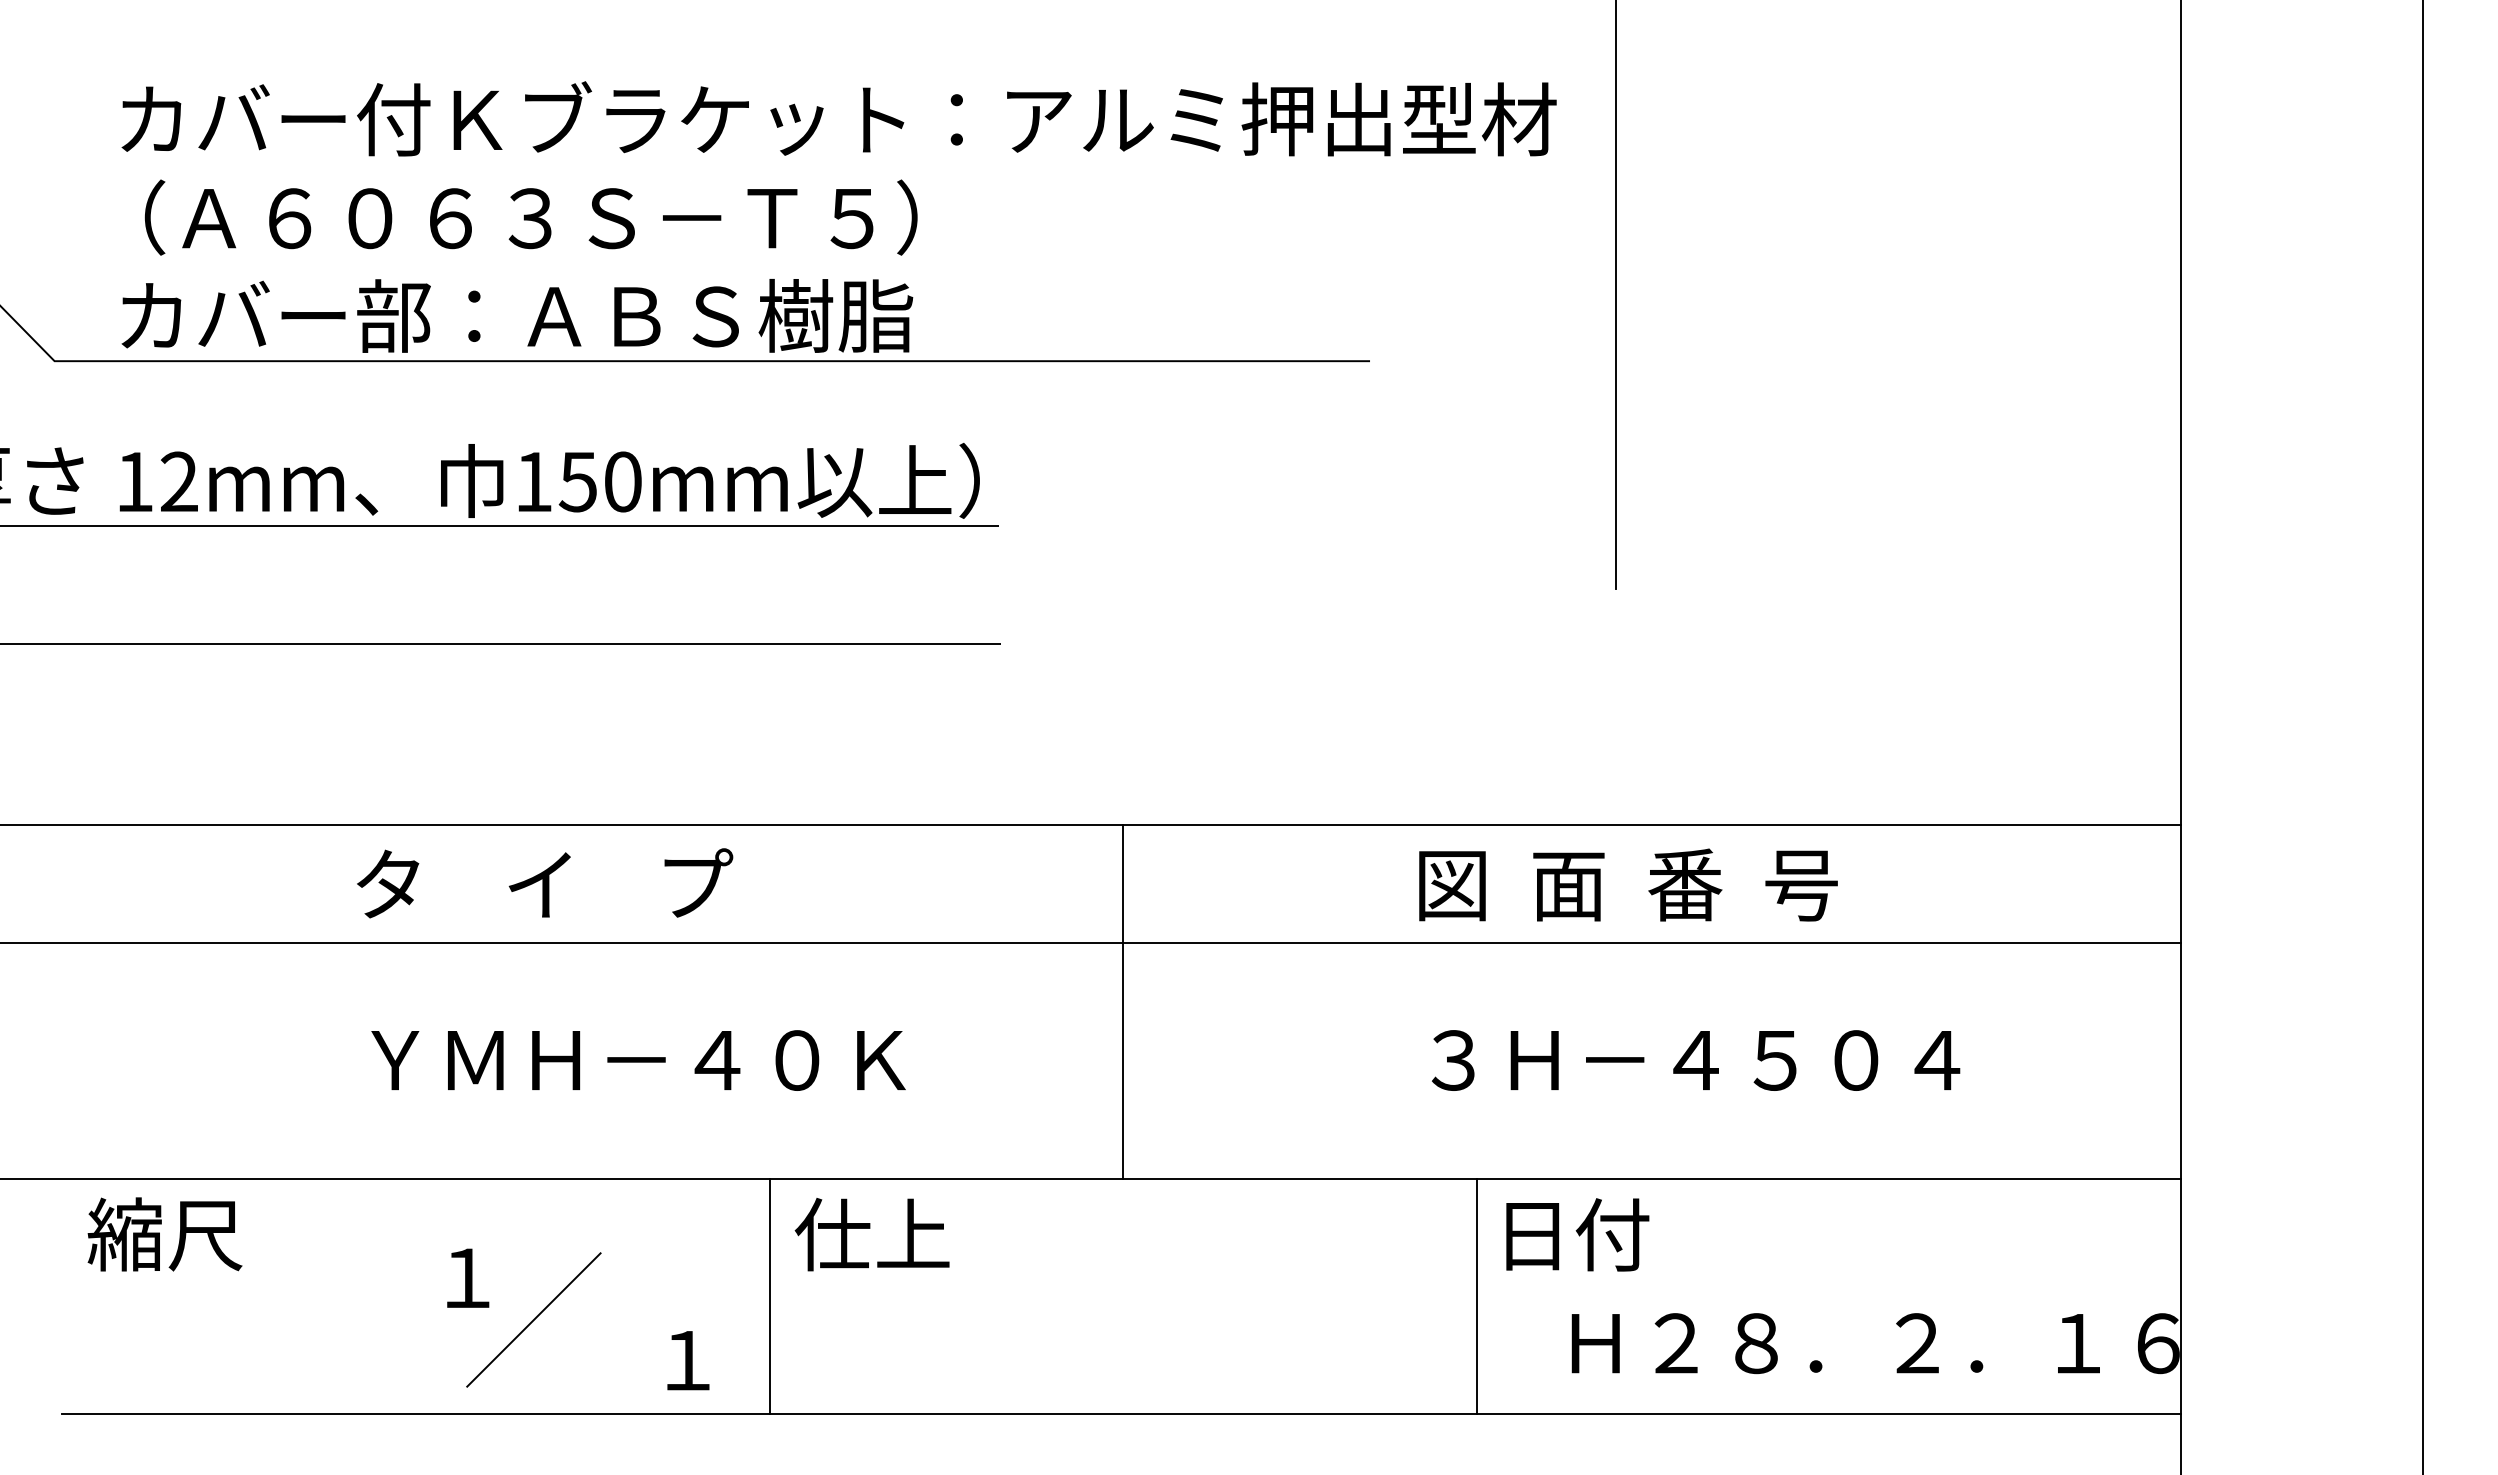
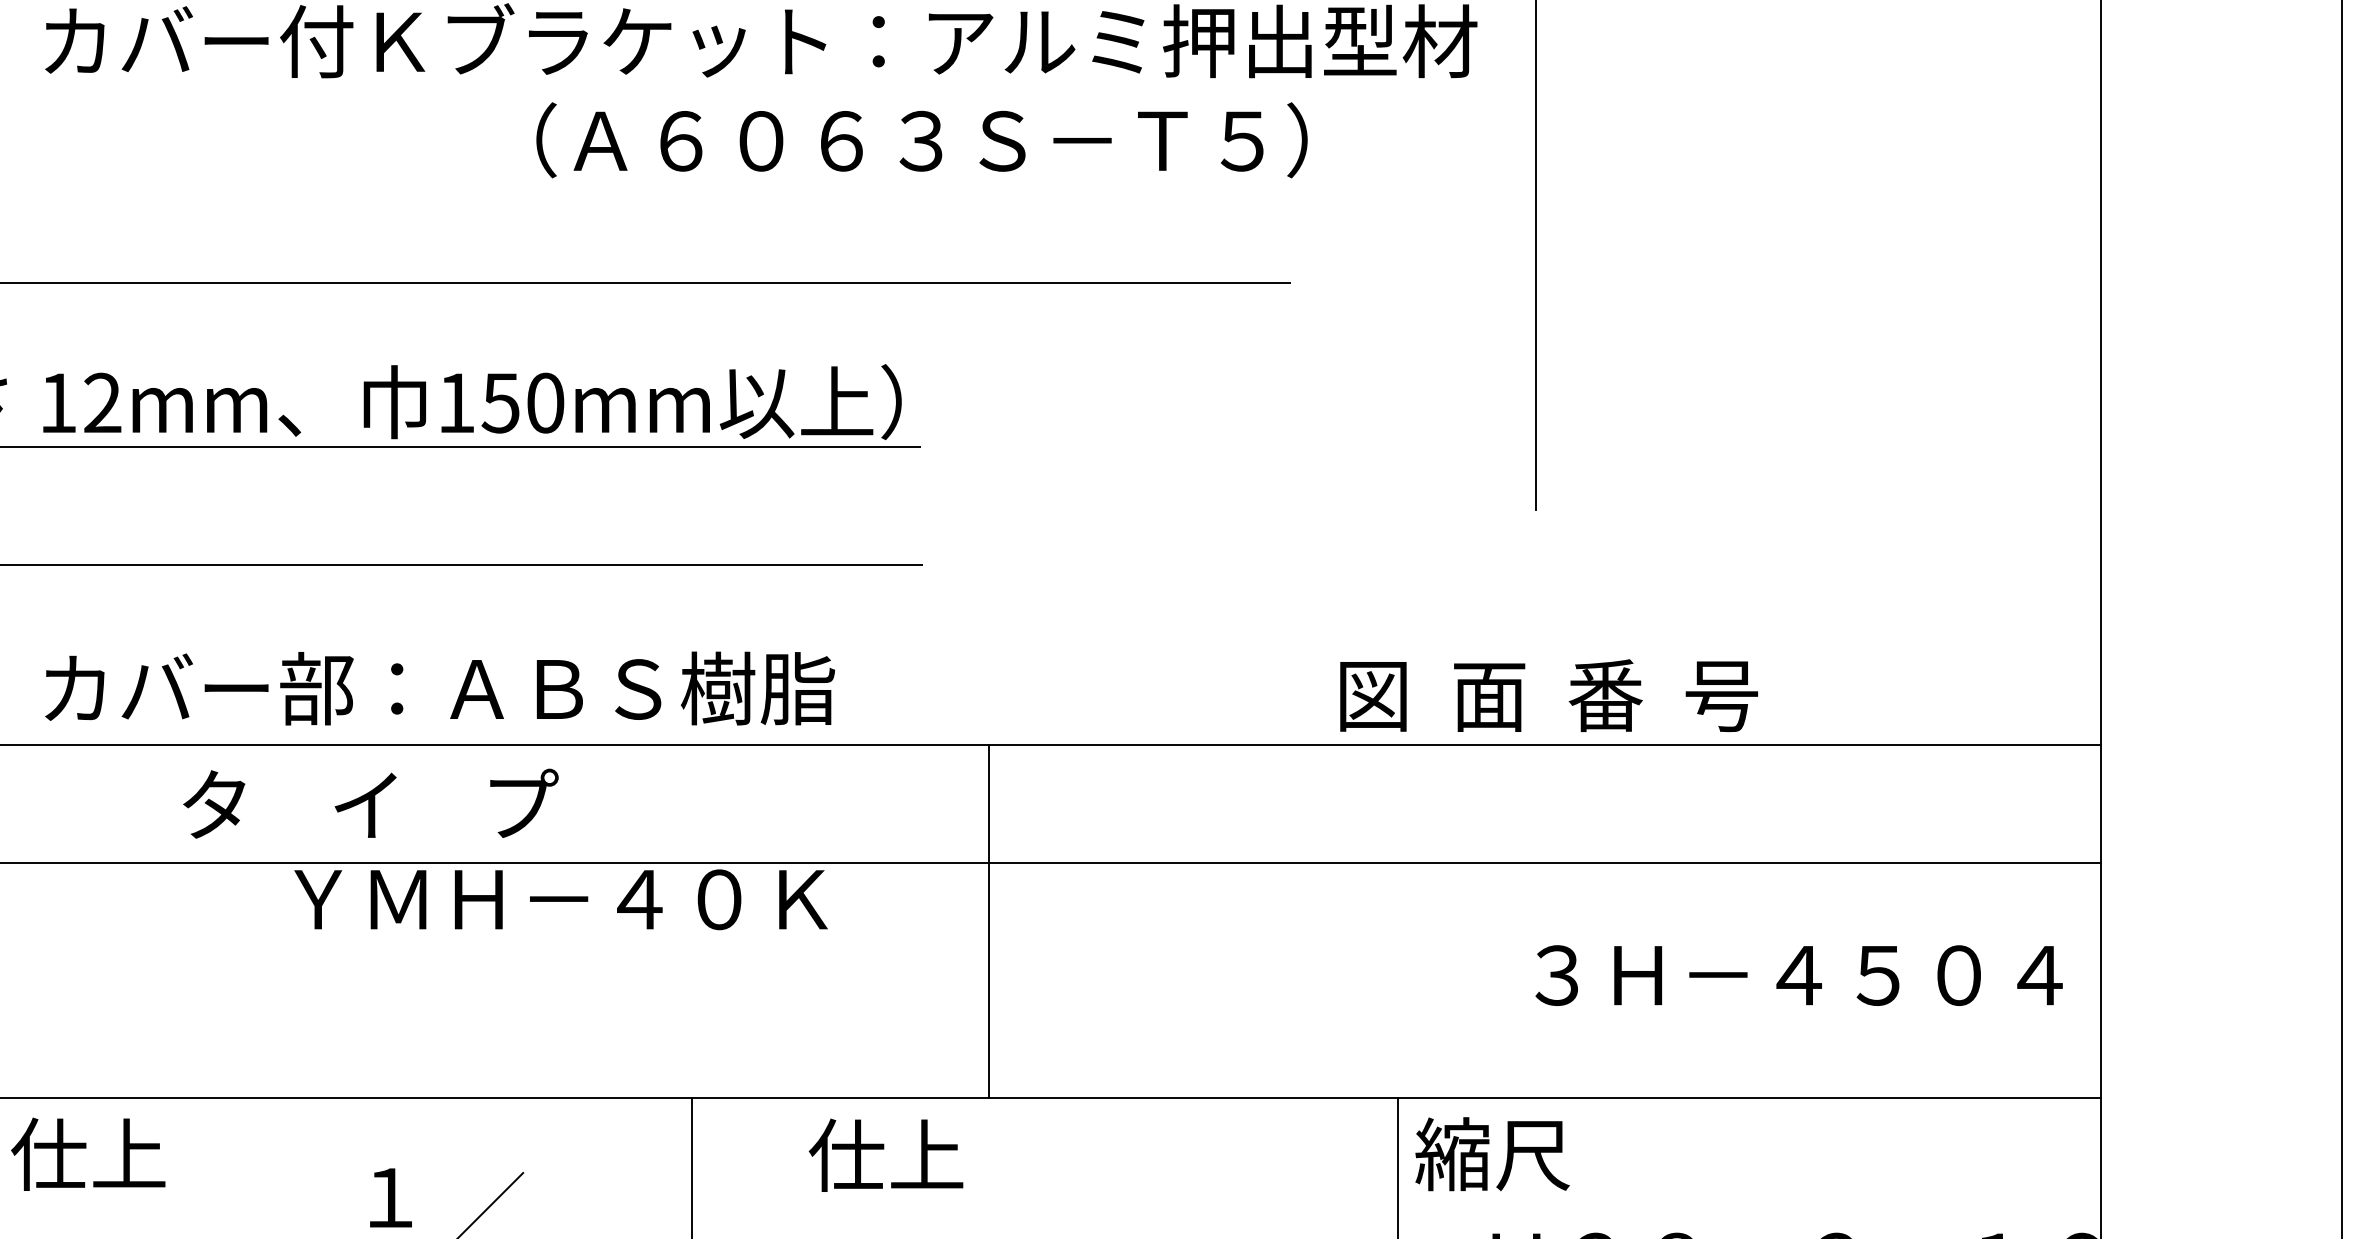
text: (530, 217) -> (921, 140), moved
text: (517, 315) -> (440, 688), moved
text: (545, 883) -> (371, 803), moved
text: (1628, 884) -> (1549, 695), moved
line: (1123, 1001) -> (989, 921), moved
text: (638, 1060) -> (560, 899), moved
text: (1696, 1060) -> (1799, 975), moved
text: (164, 1234) -> (87, 1154), 縮尺 -> 仕上
text: (871, 1234) -> (885, 1155), moved
text: (1571, 1234) -> (1492, 1154), 日付 -> 縮尺

